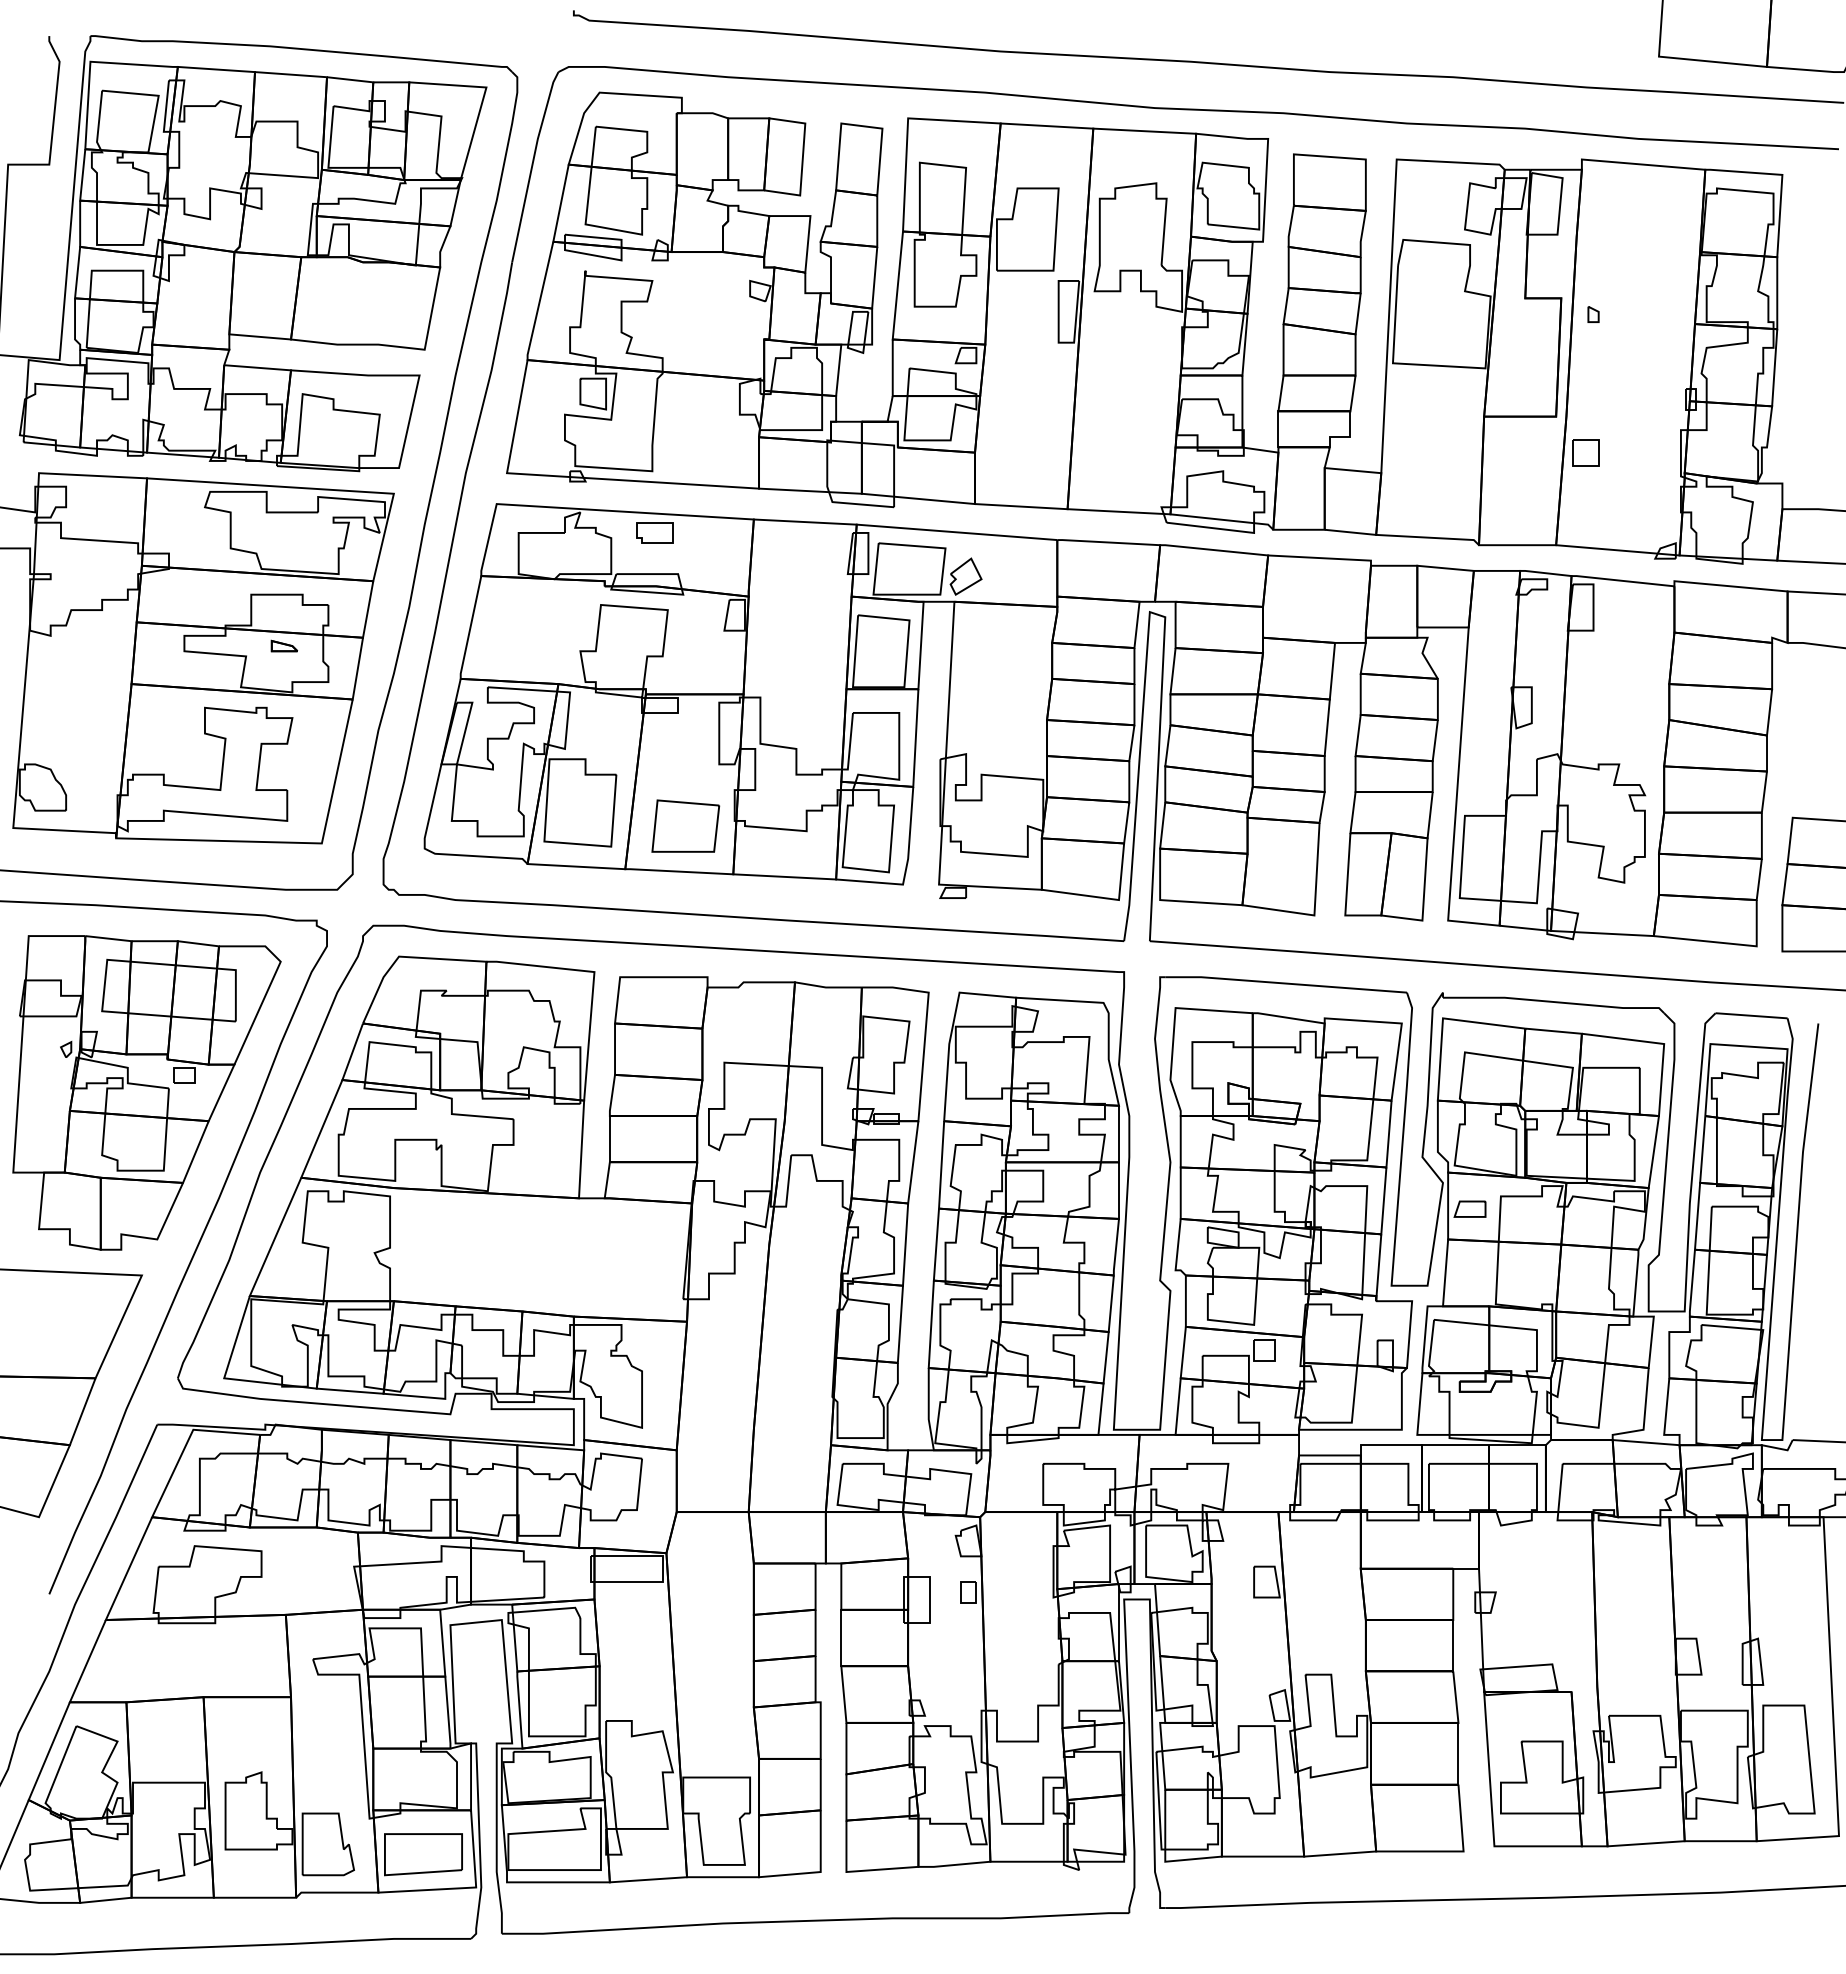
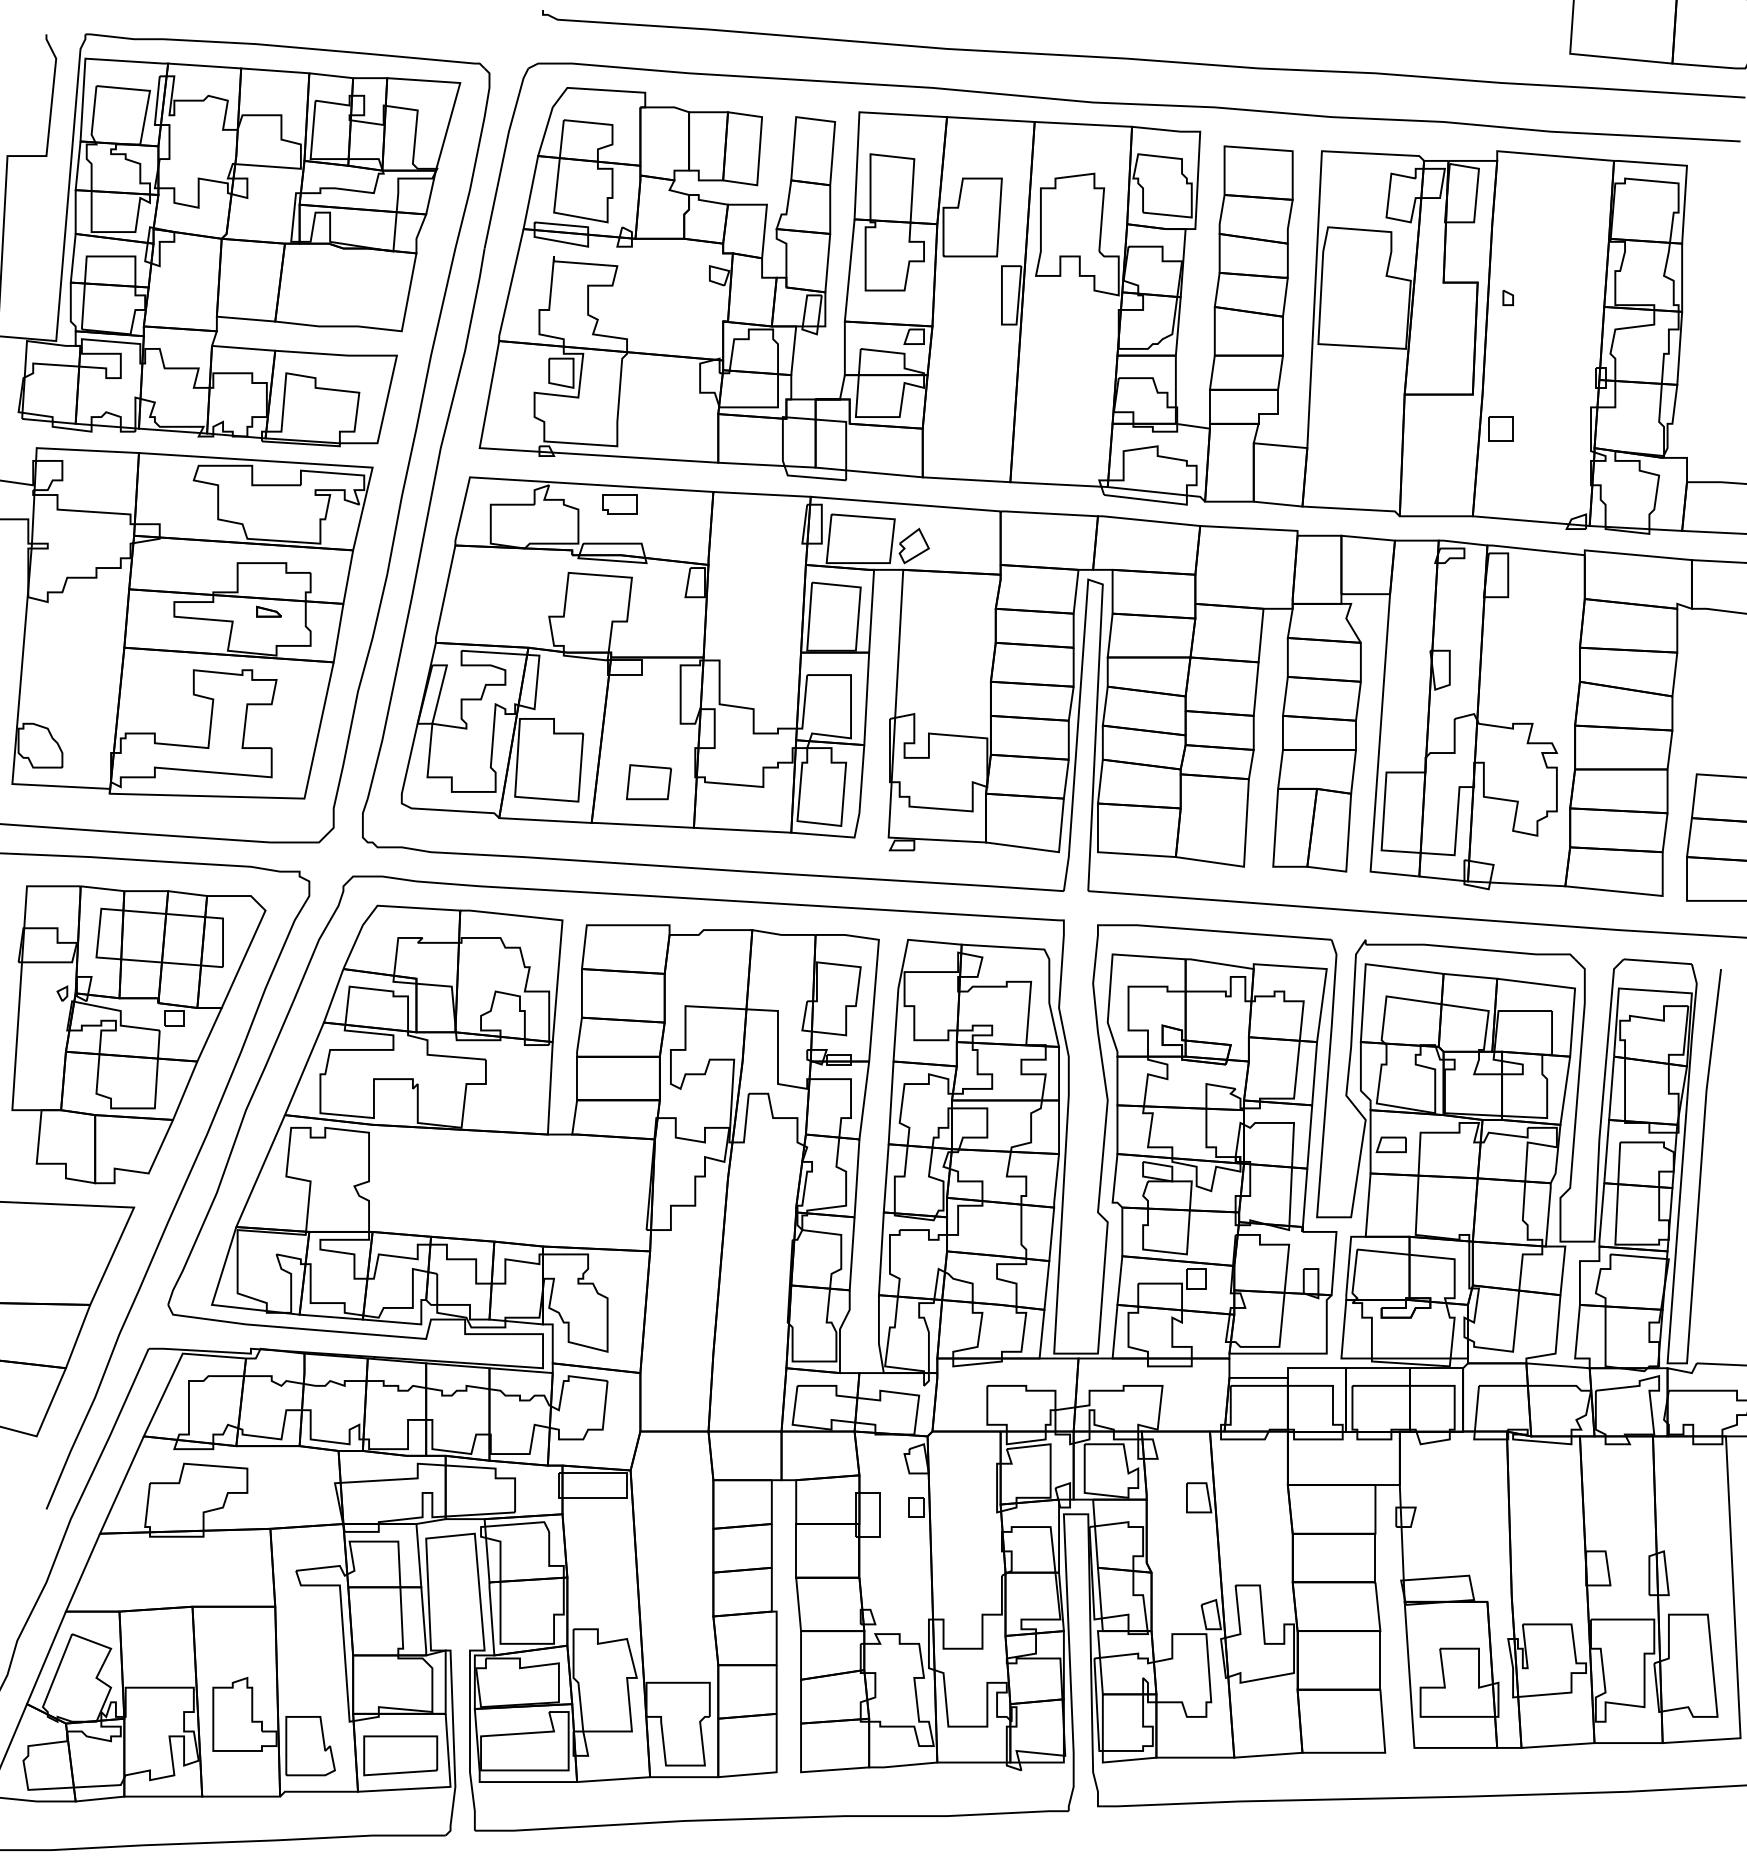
part: (685, 825) -> (648, 781), size x0.7

